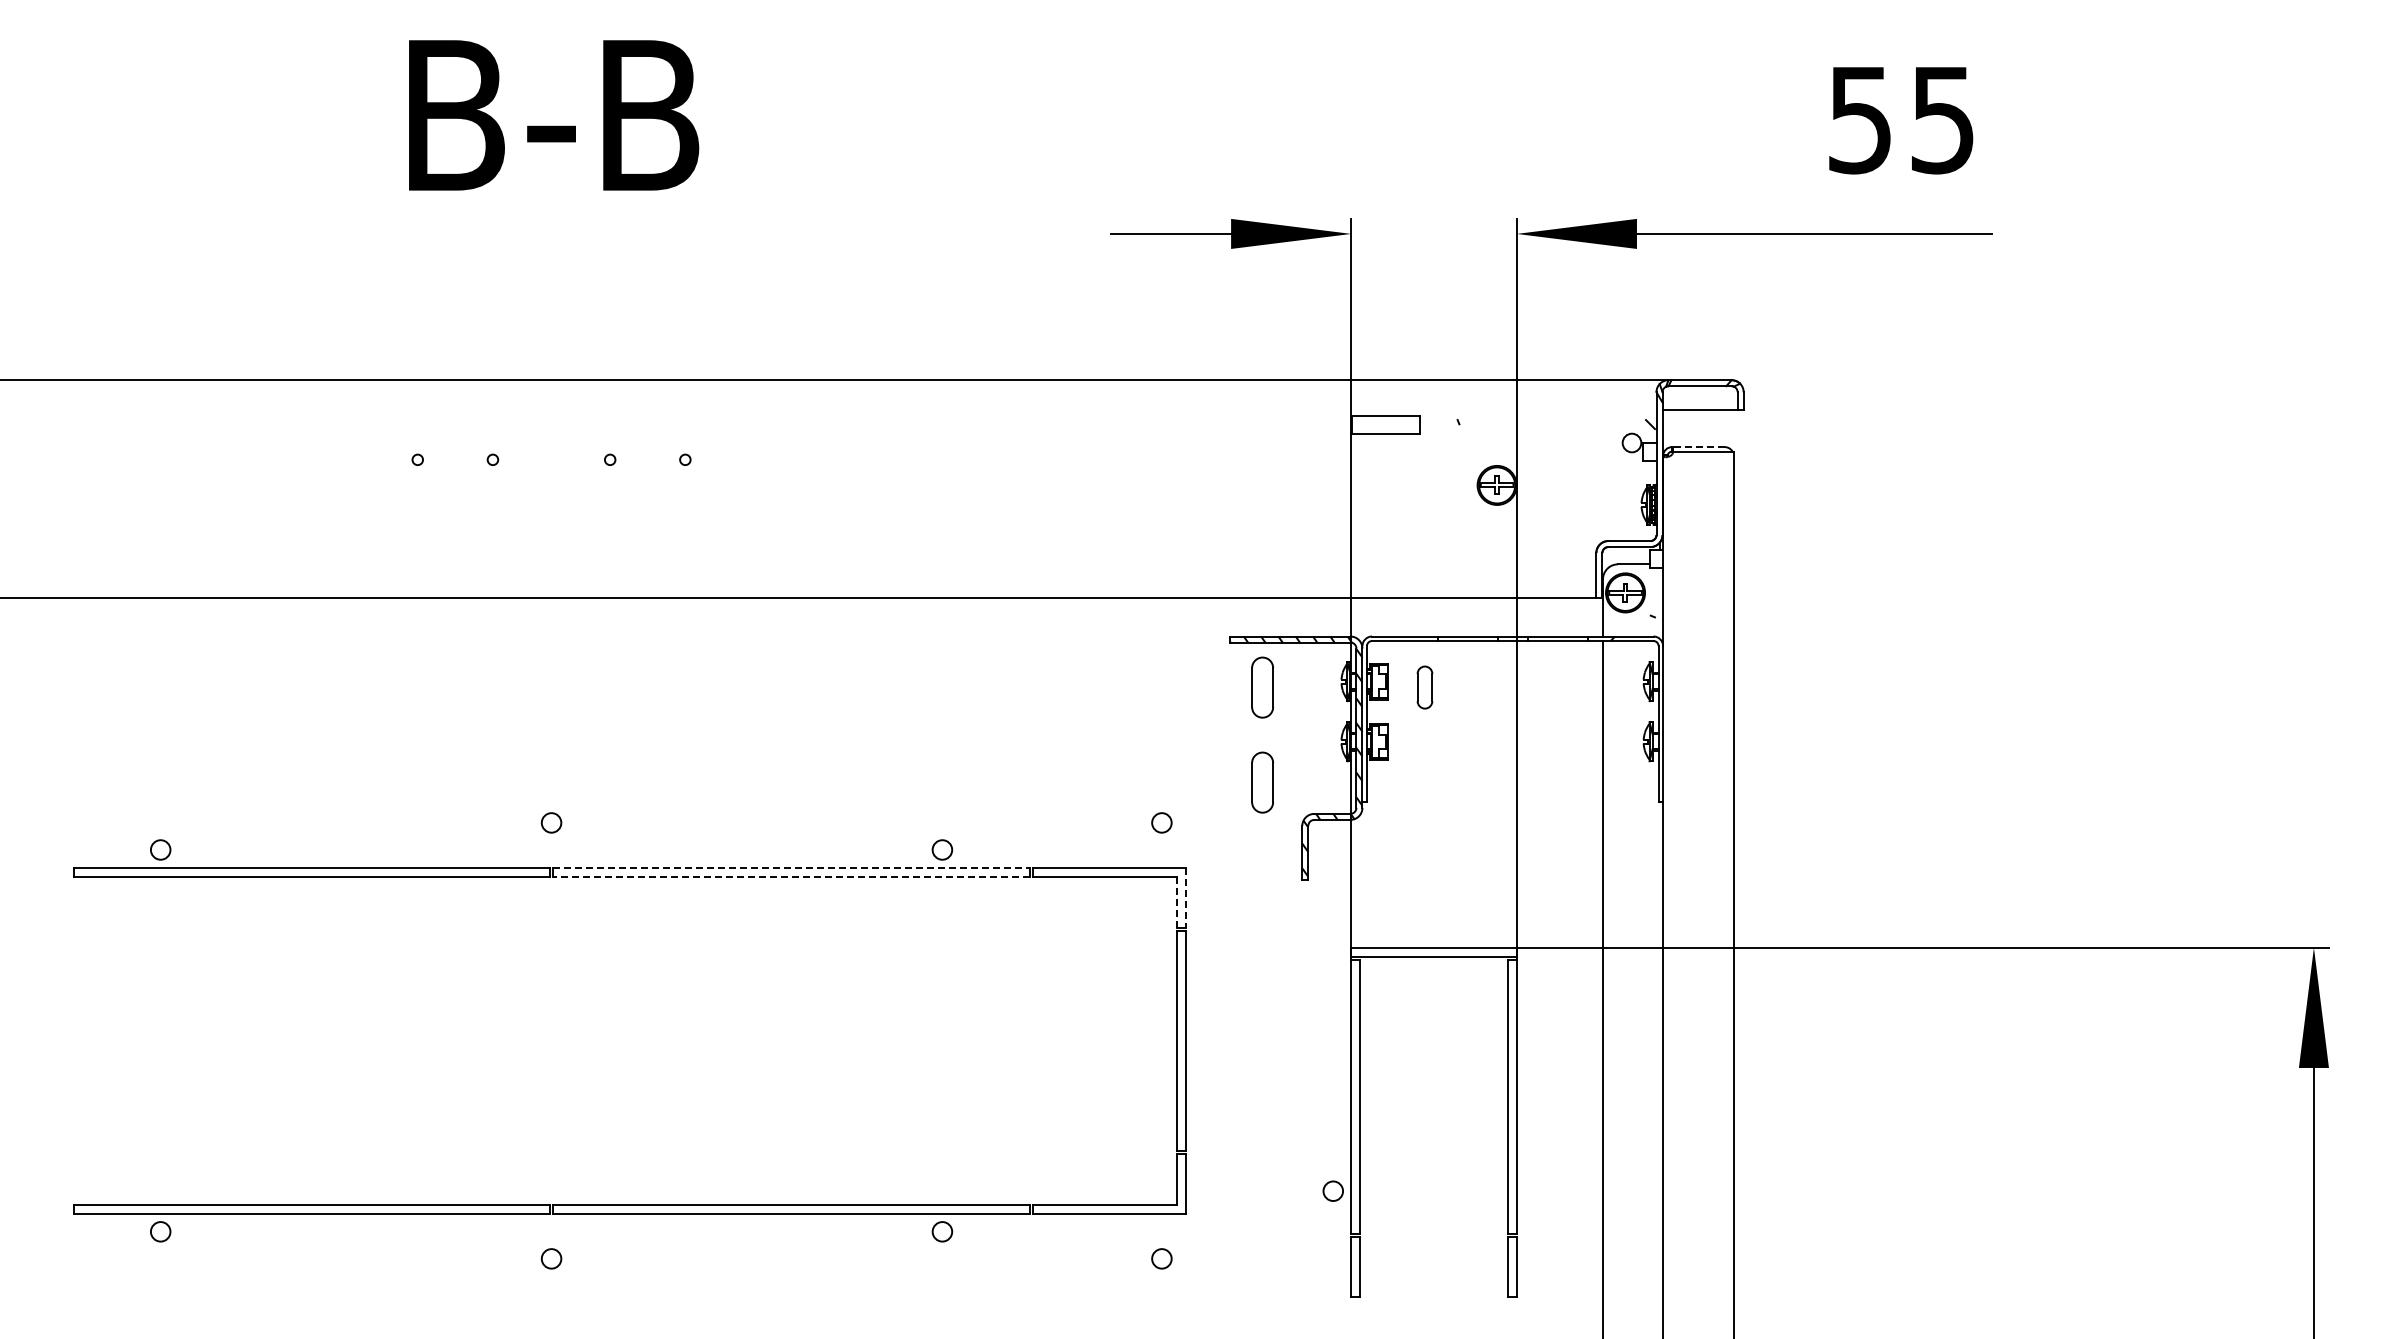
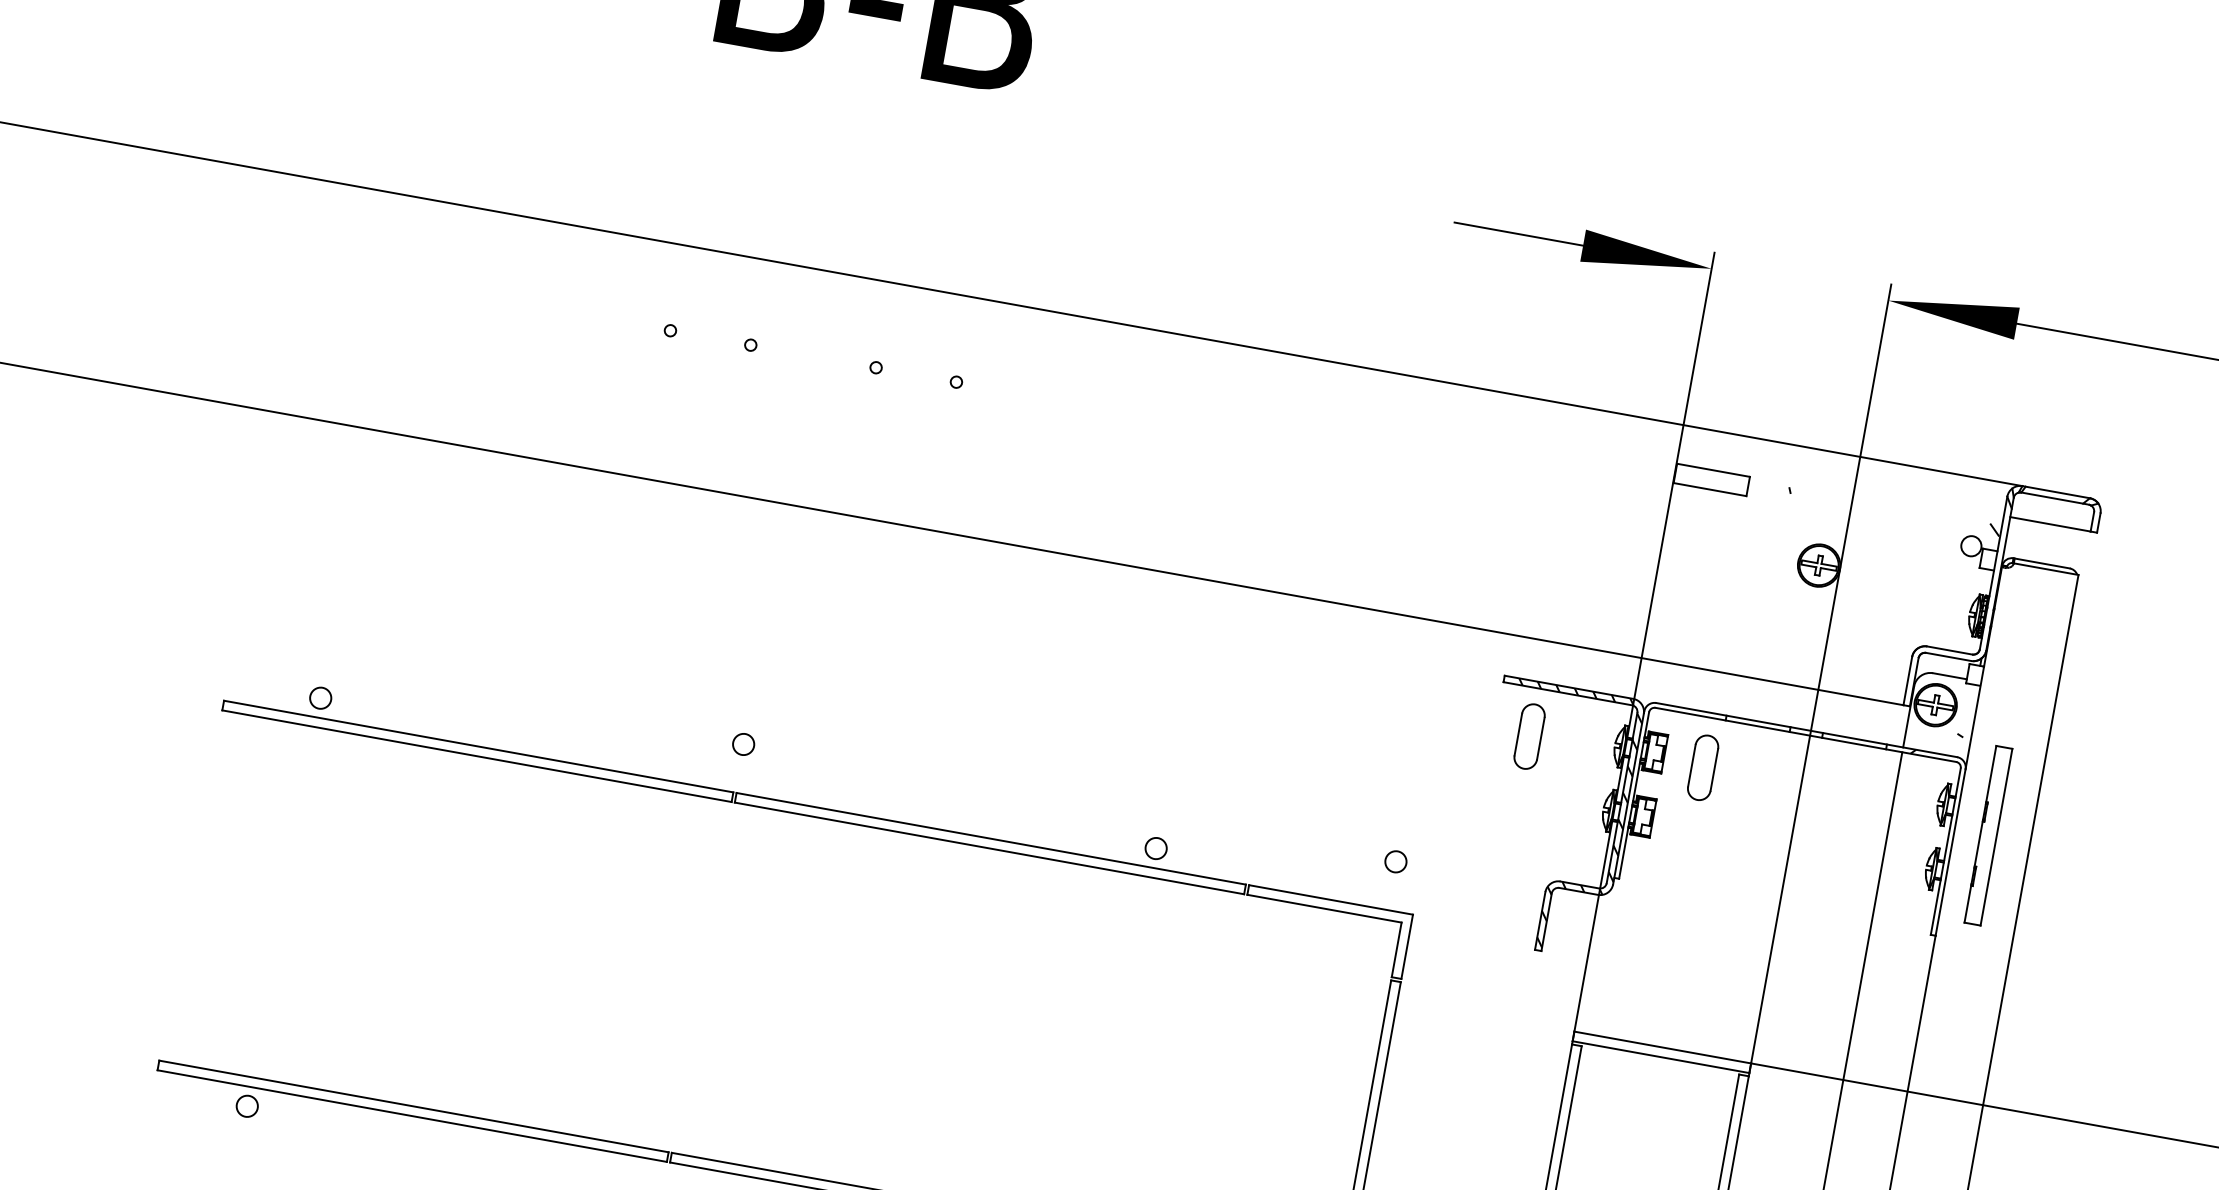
line: (1697, 447) -> (2040, 563), dashed -> solid
part: (1424, 687) -> (1702, 767), size x1.43
part: (1694, 702) -> (1988, 835), added
part: (1262, 782) -> (1511, 837), removed
line: (791, 868) -> (991, 839), dashed -> solid
line: (790, 877) -> (988, 848), dashed -> solid
line: (1185, 898) -> (1406, 947), dashed -> solid
line: (1176, 902) -> (1396, 949), dashed -> solid

